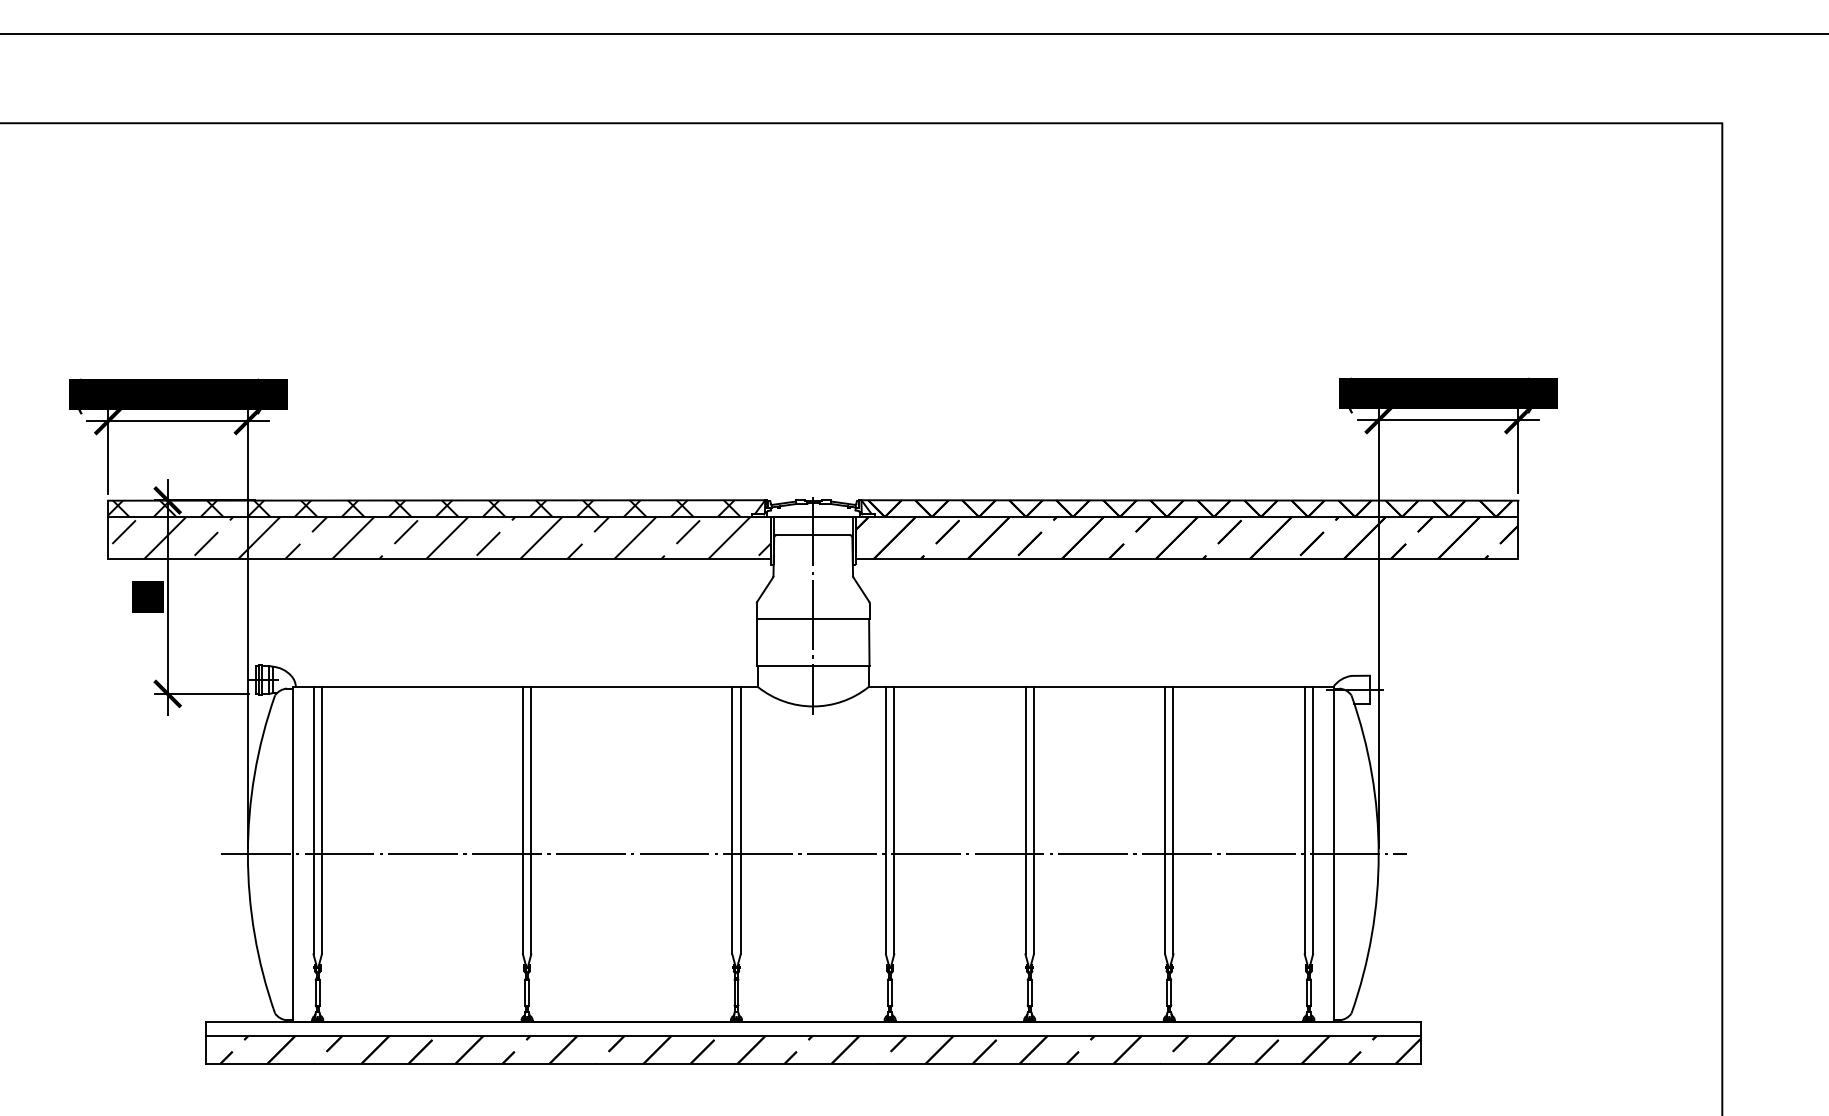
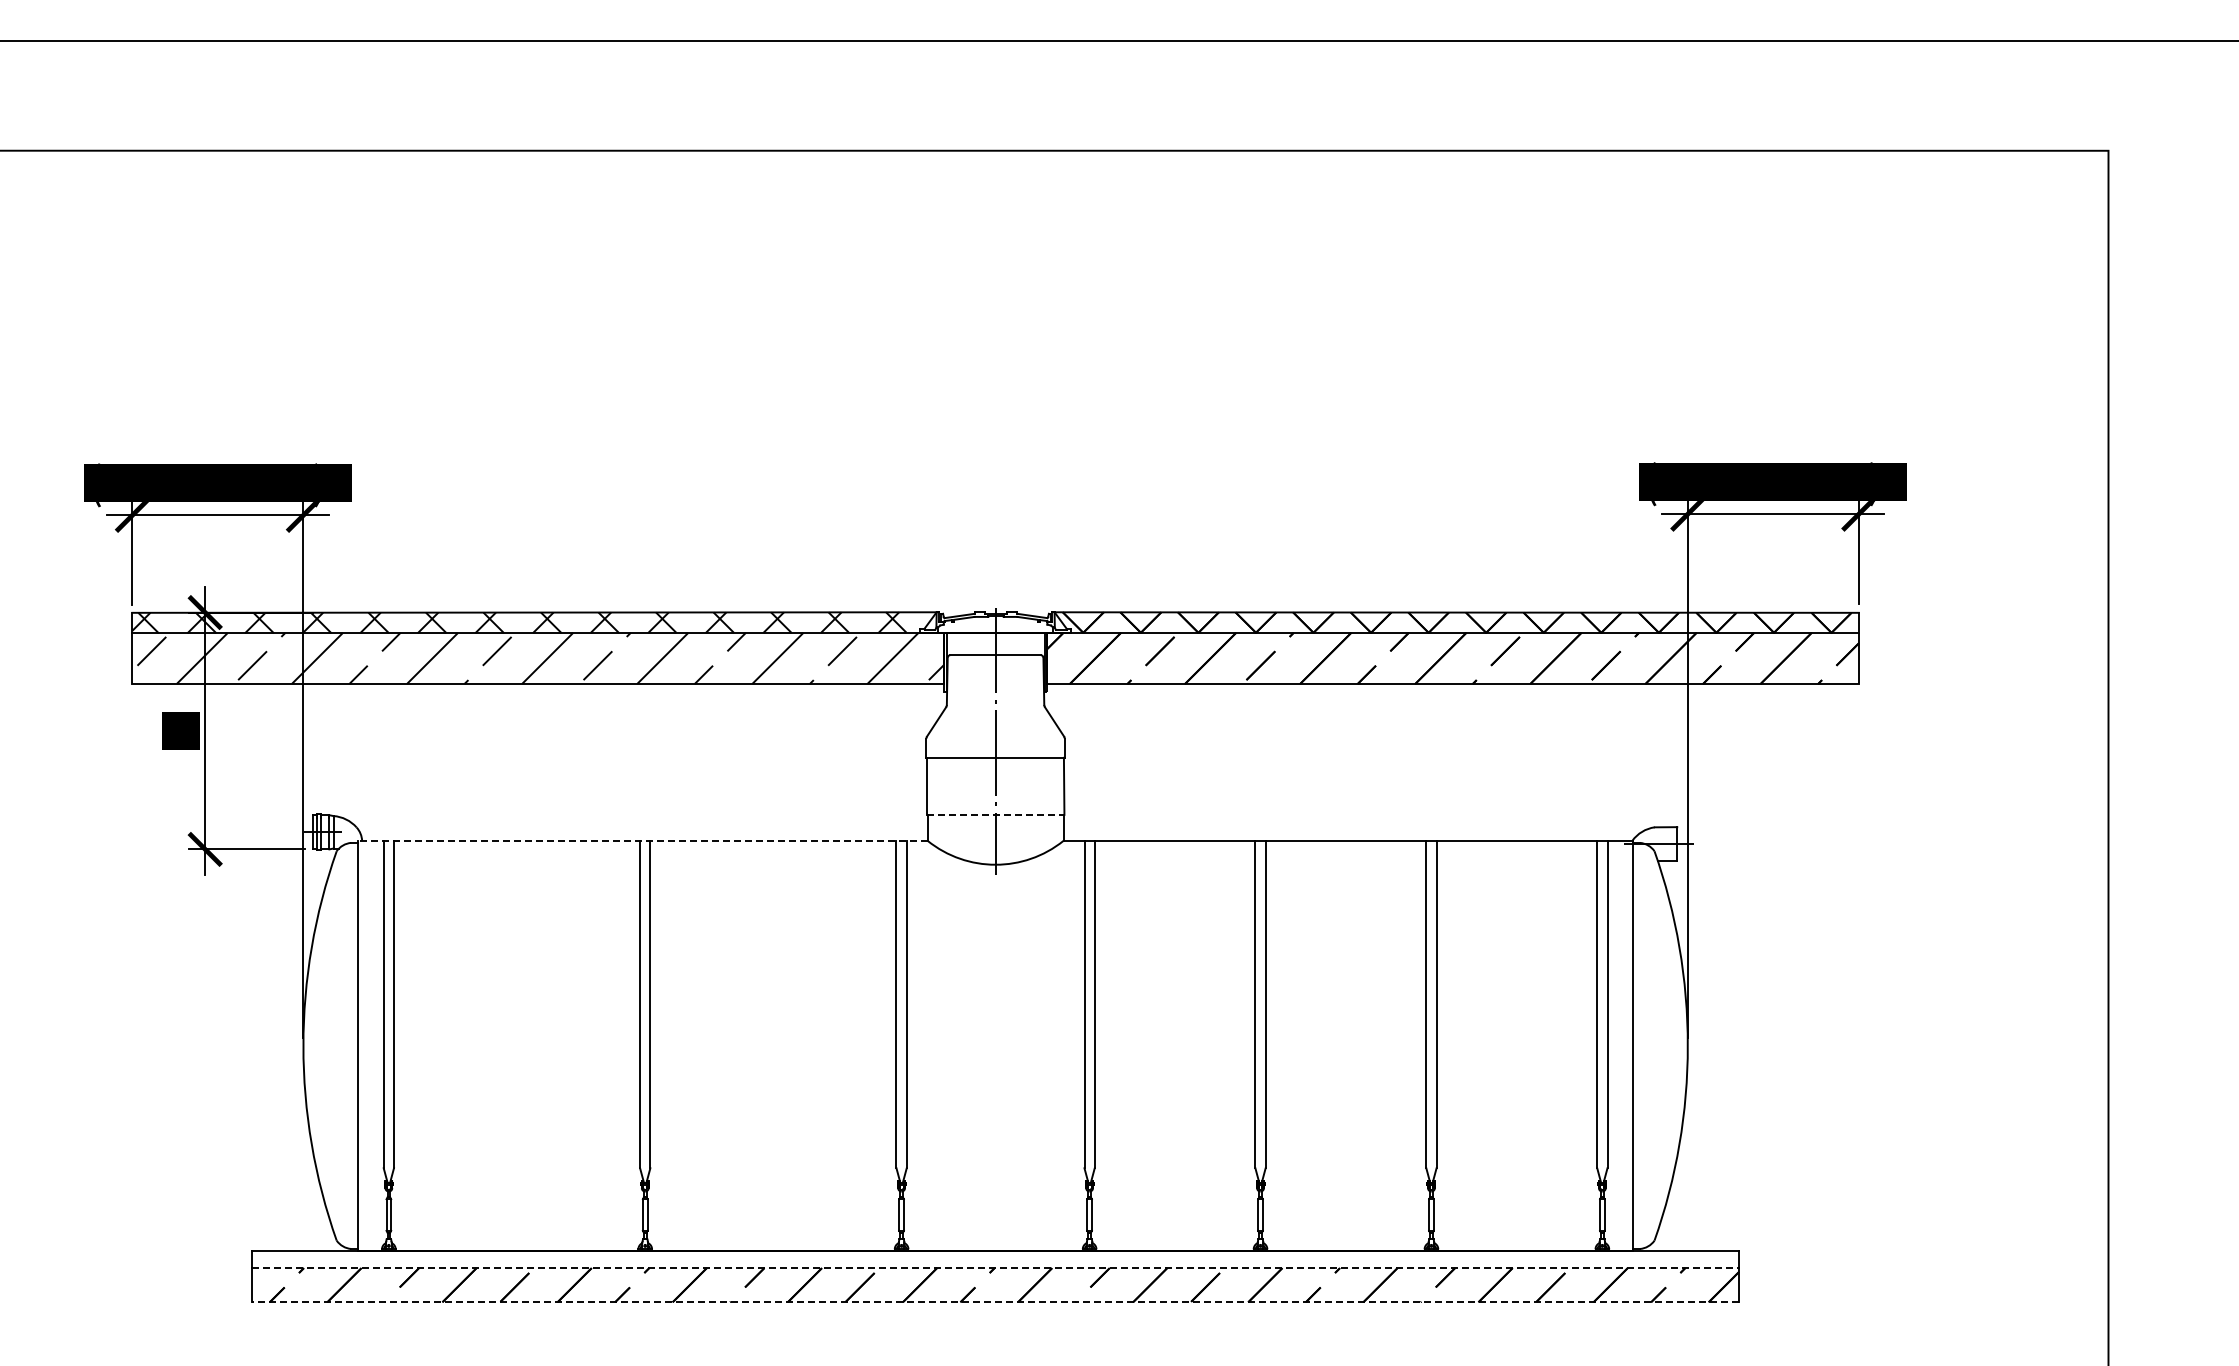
line: (813, 665) -> (995, 814), solid -> dashed
line: (524, 686) -> (642, 840), solid -> dashed
line: (814, 854) -> (996, 1045), removed
line: (814, 1036) -> (996, 1268), solid -> dashed
line: (813, 1064) -> (995, 1302), solid -> dashed

